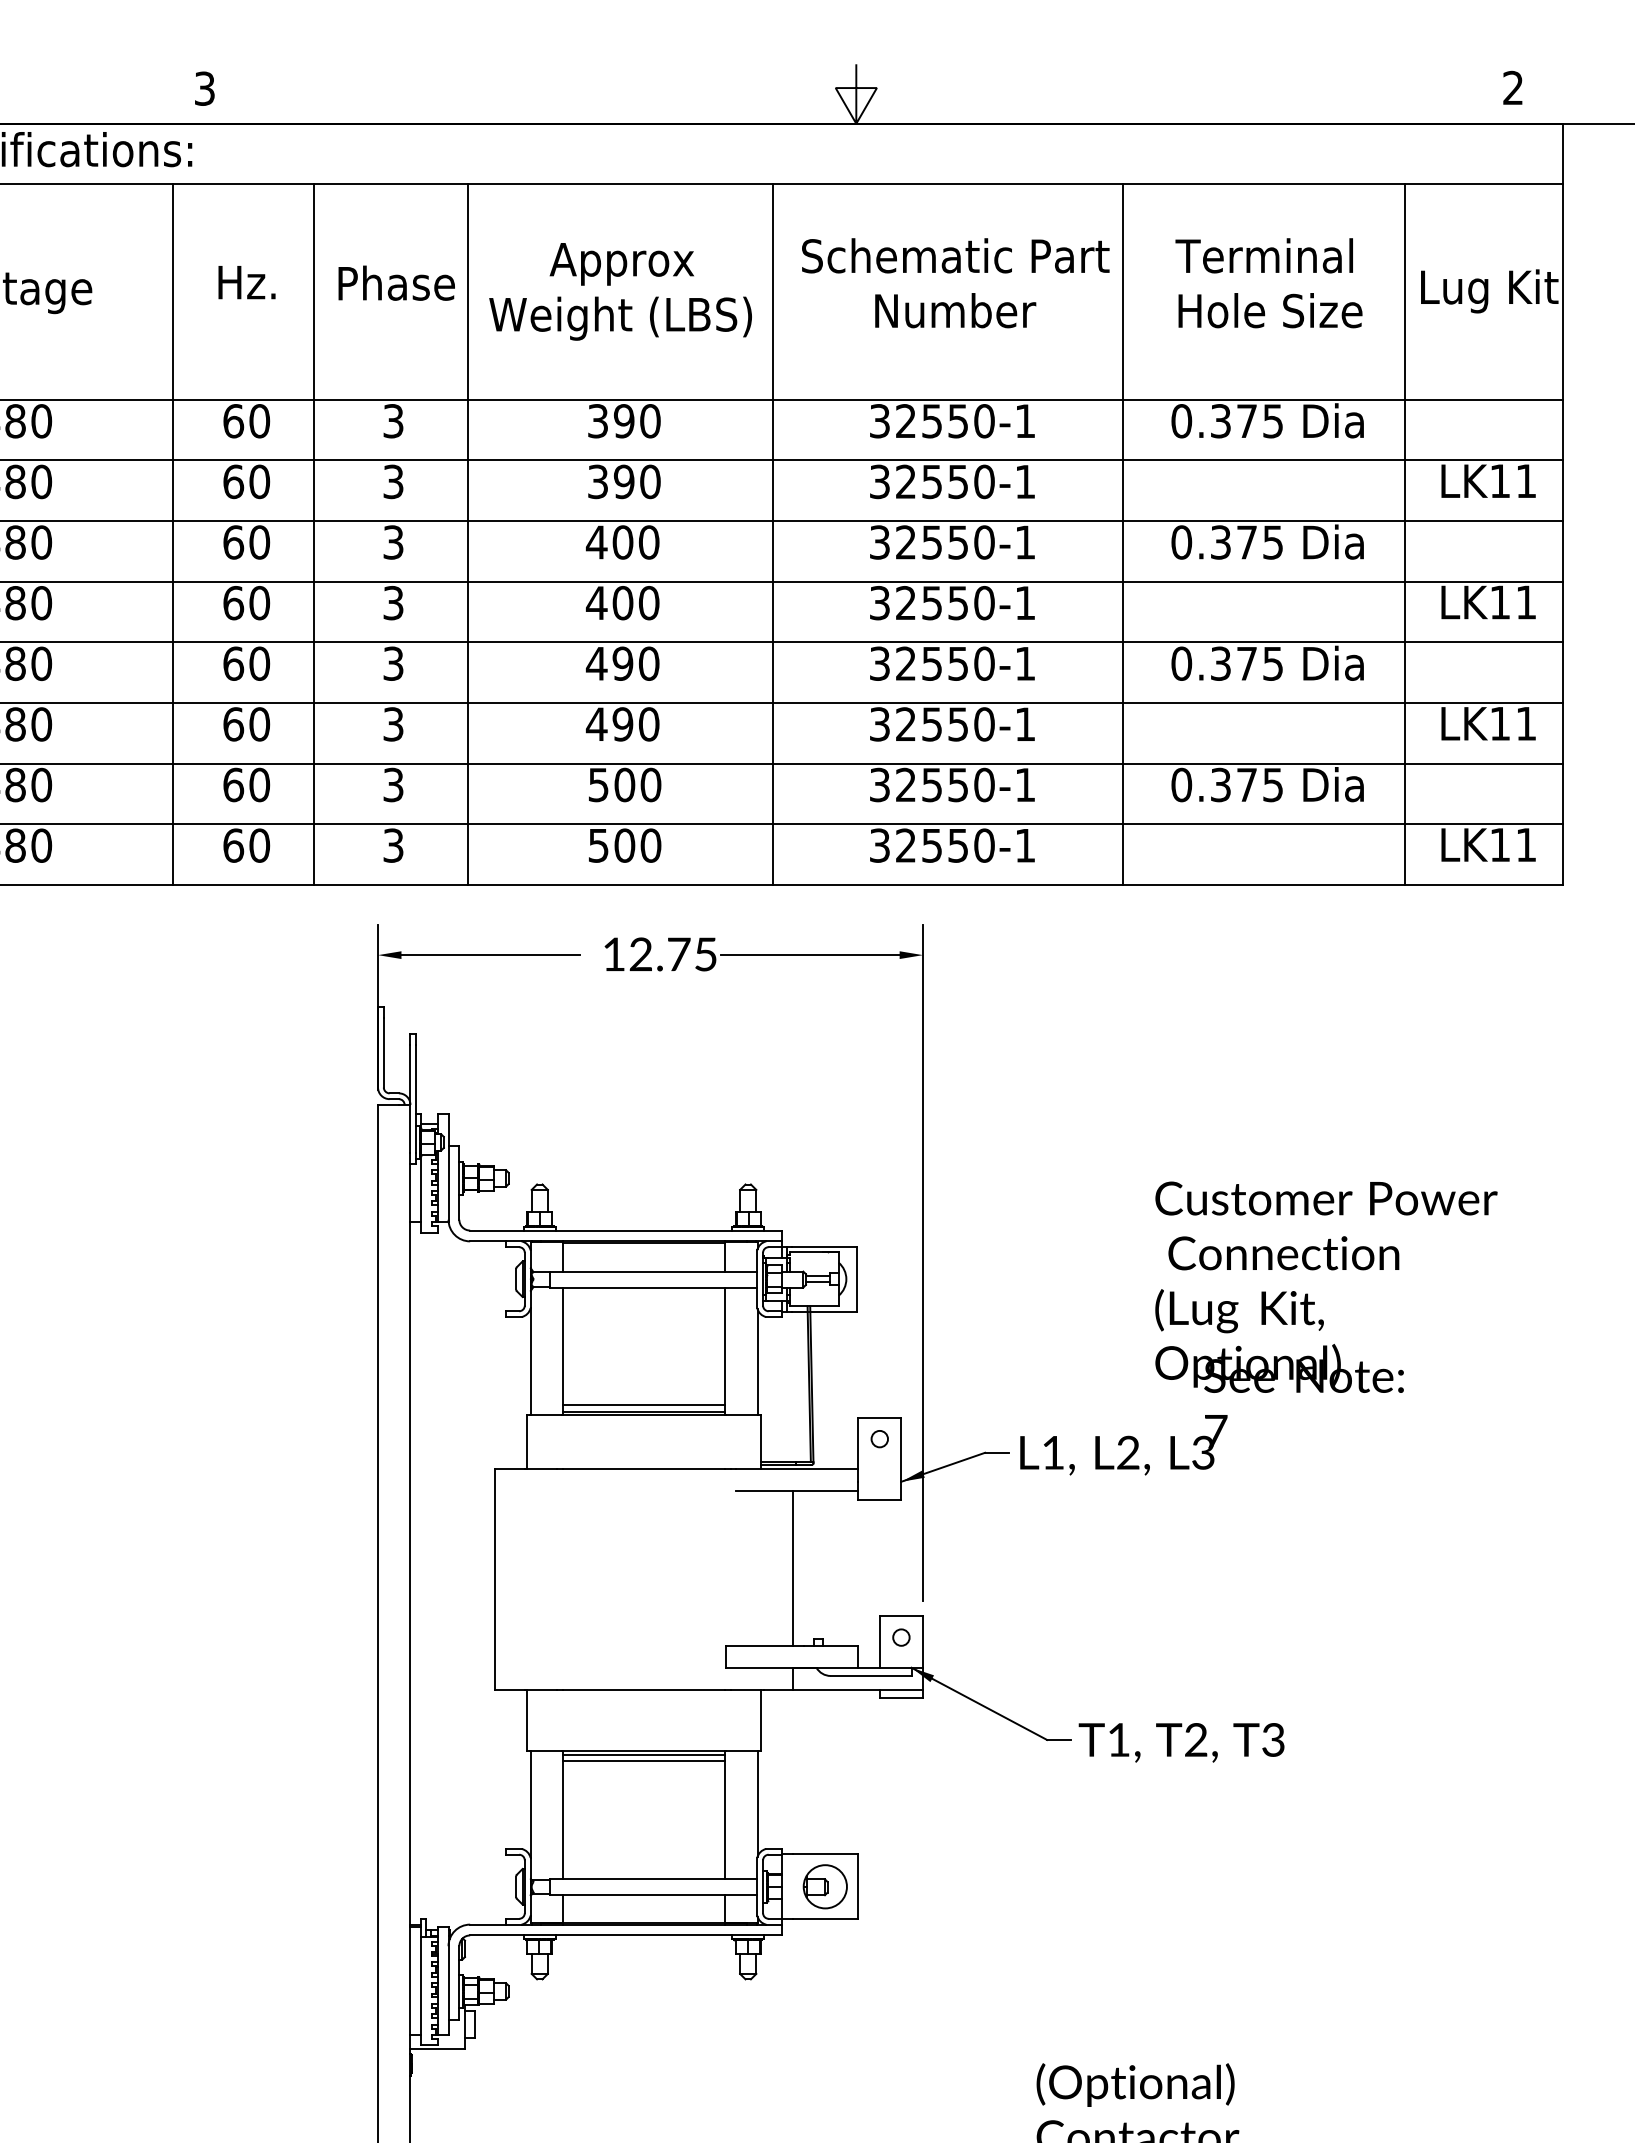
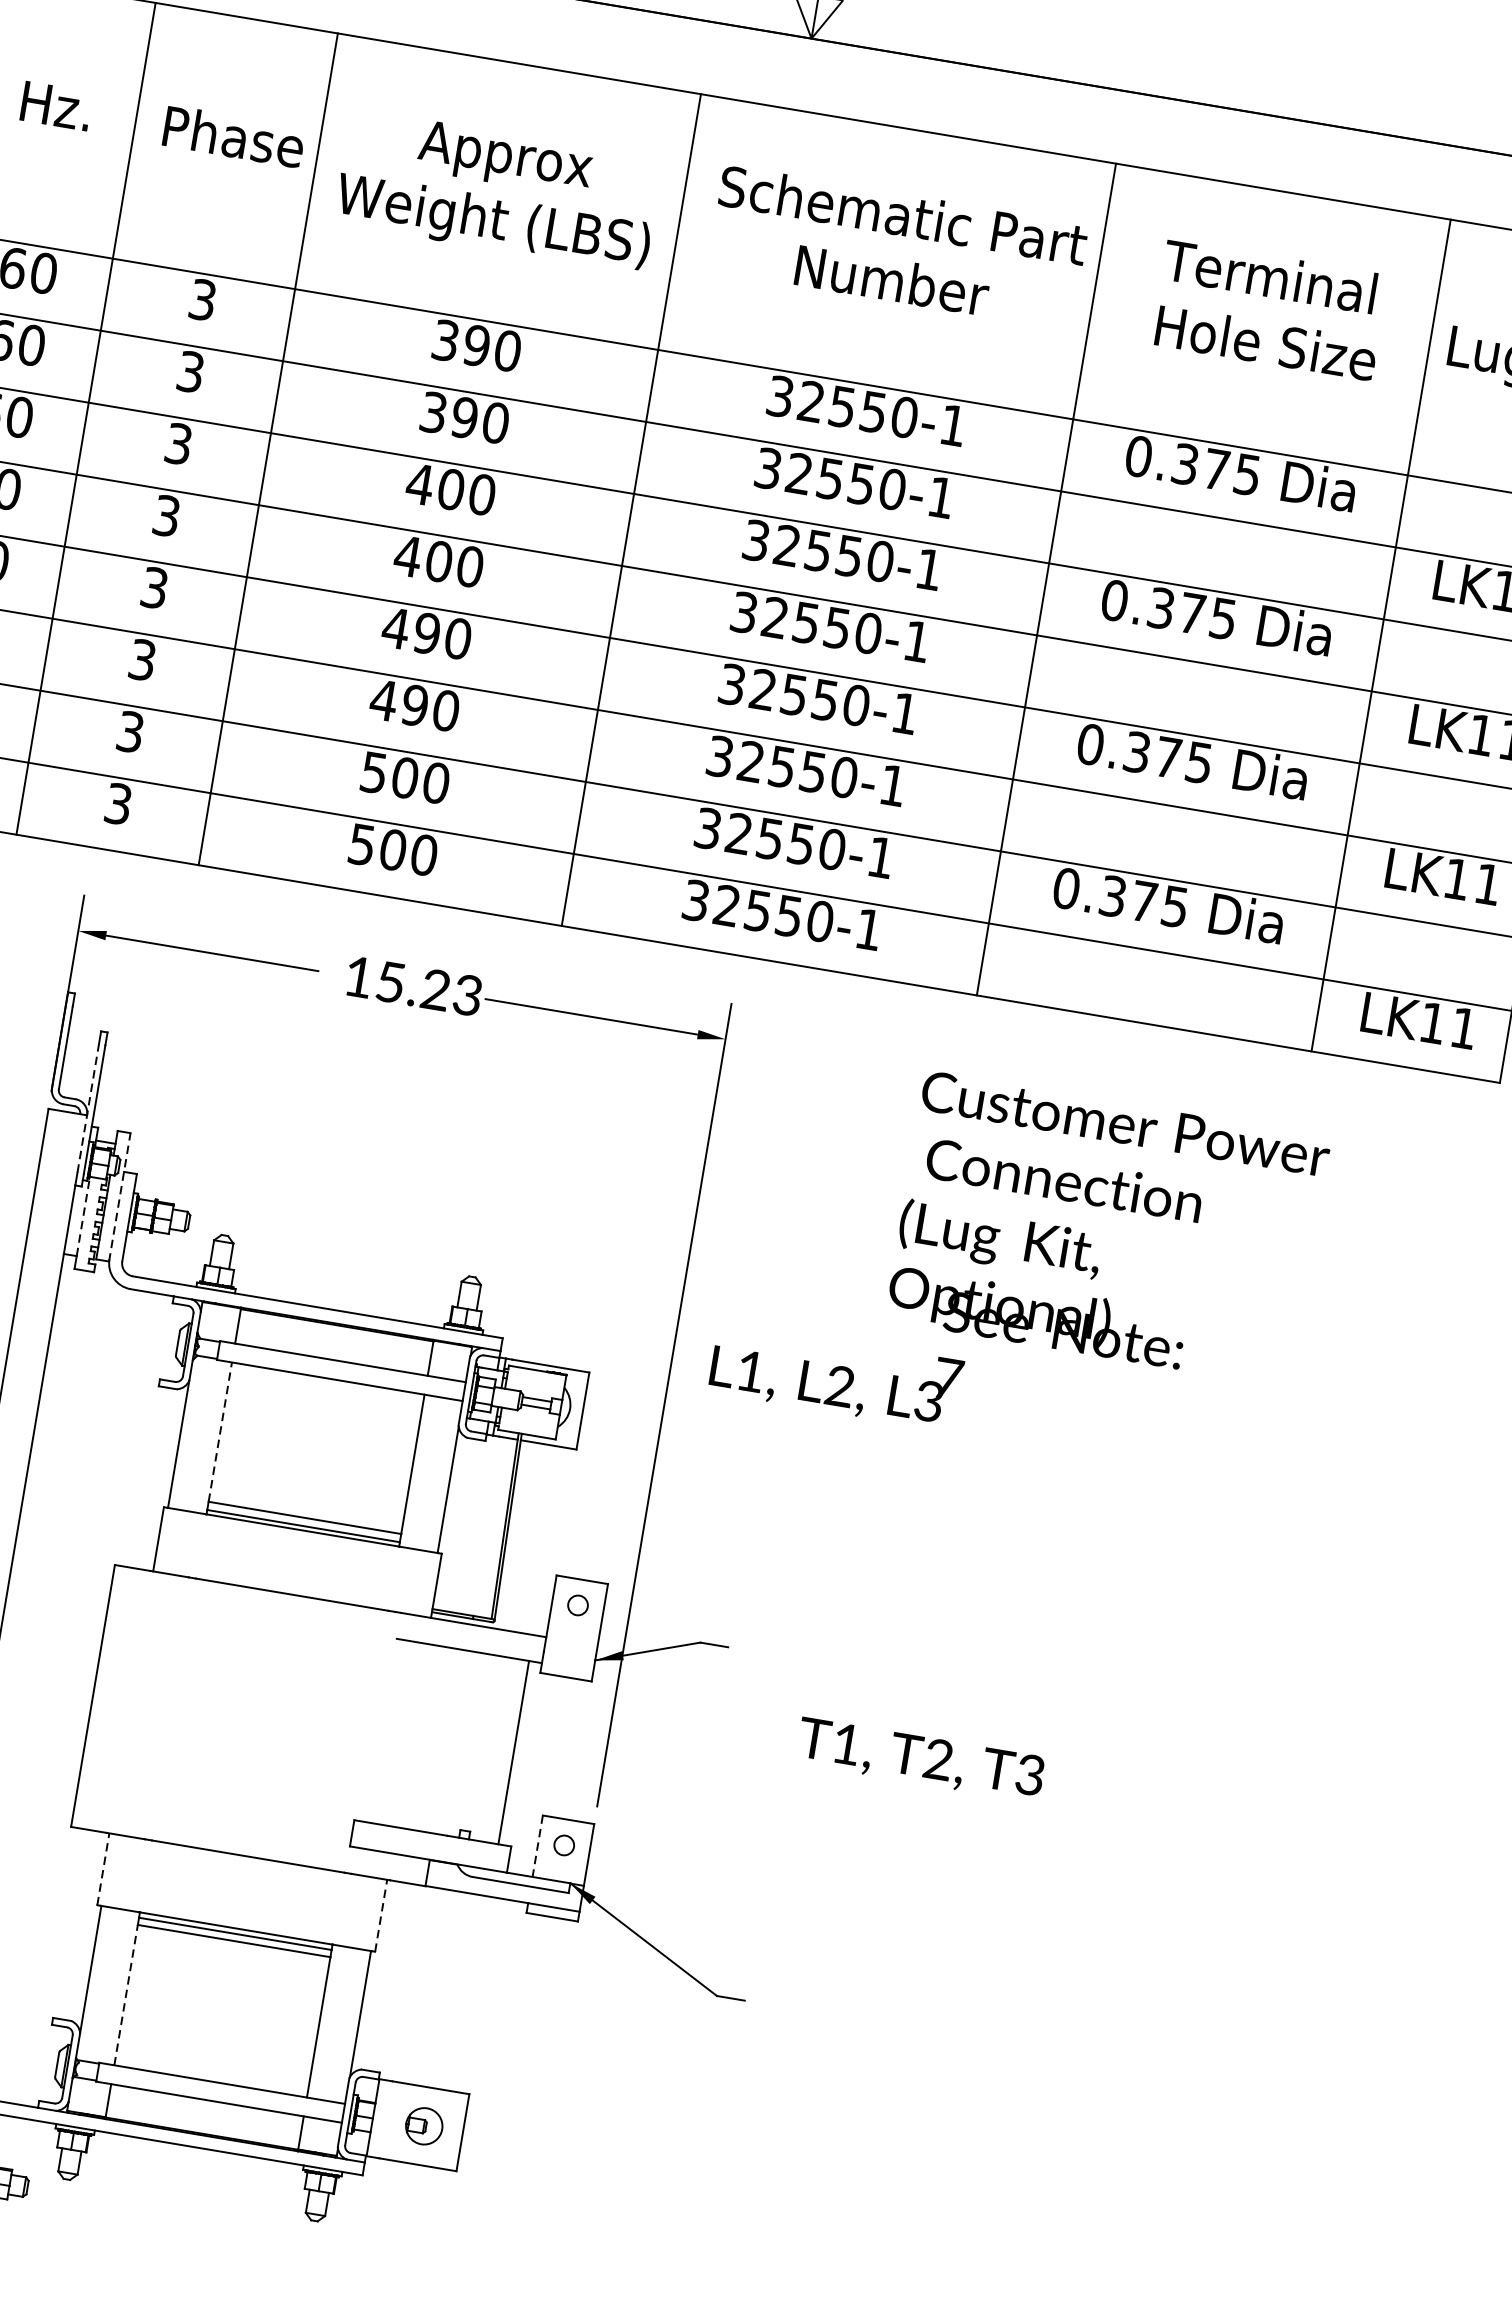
text: (672, 954) -> (428, 988), 12.75 -> 15.23
line: (410, 1098) -> (88, 1107), solid -> dashed
line: (448, 1167) -> (119, 1197), solid -> dashed
line: (421, 1187) -> (83, 1215), solid -> dashed
text: (1258, 1328) -> (1019, 1264), moved
line: (563, 1346) -> (220, 1432), solid -> dashed
line: (793, 1568) -> (513, 1752), moved
line: (879, 1641) -> (537, 1845), solid -> dashed
line: (527, 1719) -> (103, 1868), solid -> dashed
line: (761, 1719) -> (381, 1914), solid -> dashed
text: (1181, 1742) -> (920, 1759), moved
line: (563, 1819) -> (126, 1994), solid -> dashed
part: (824, 1886) -> (423, 2125), size x0.7

